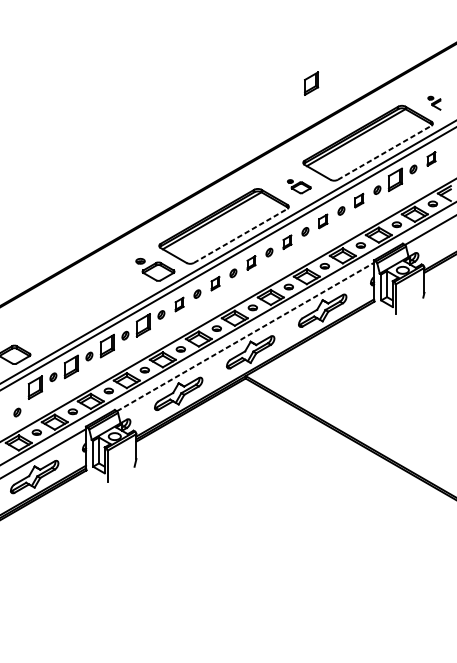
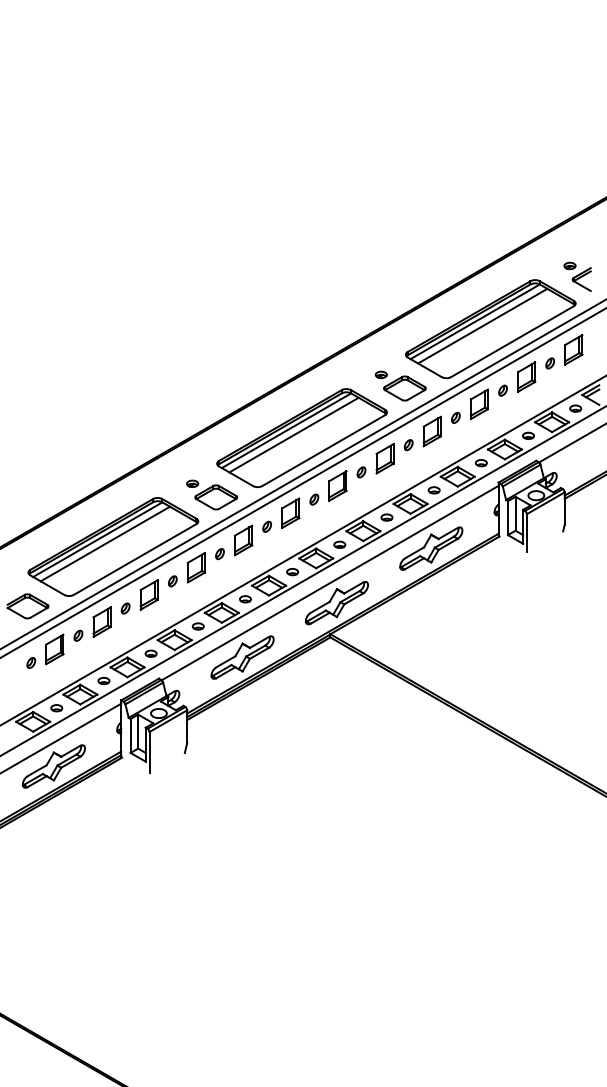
part: (311, 83) -> (416, 250), removed
part: (434, 103) -> (577, 276), size x1.67
line: (361, 140) -> (482, 325), added
line: (384, 152) -> (512, 341), dashed -> solid
part: (431, 158) -> (573, 349), size x1.67
part: (299, 186) -> (400, 385), size x1.67
part: (358, 200) -> (478, 404), size x1.67
part: (322, 221) -> (431, 431), size x1.67
line: (217, 223) -> (293, 434), added
line: (240, 235) -> (323, 450), dashed -> solid
part: (286, 241) -> (384, 458), size x1.67
part: (251, 262) -> (337, 485), size x1.67
part: (215, 283) -> (290, 512), size x1.67
part: (179, 304) -> (243, 540), size x1.67
part: (80, 309) -> (113, 546), added
line: (245, 336) -> (330, 582), dashed -> solid
part: (17, 412) -> (31, 663), moved

